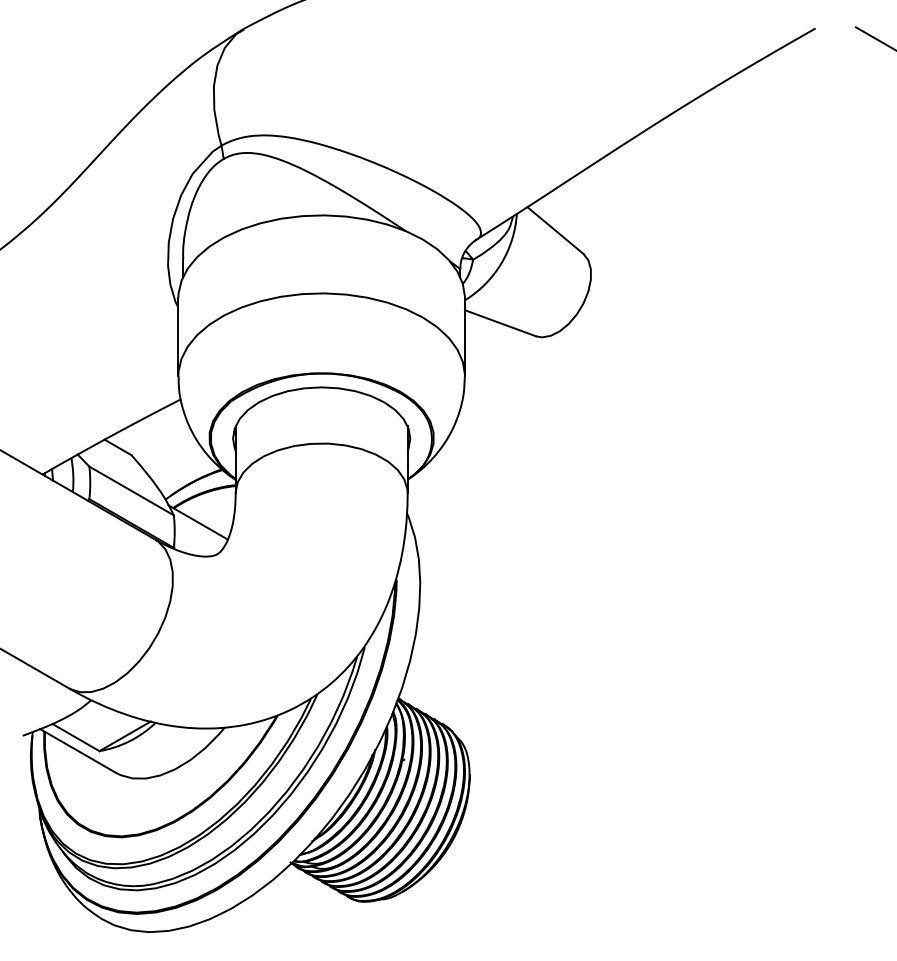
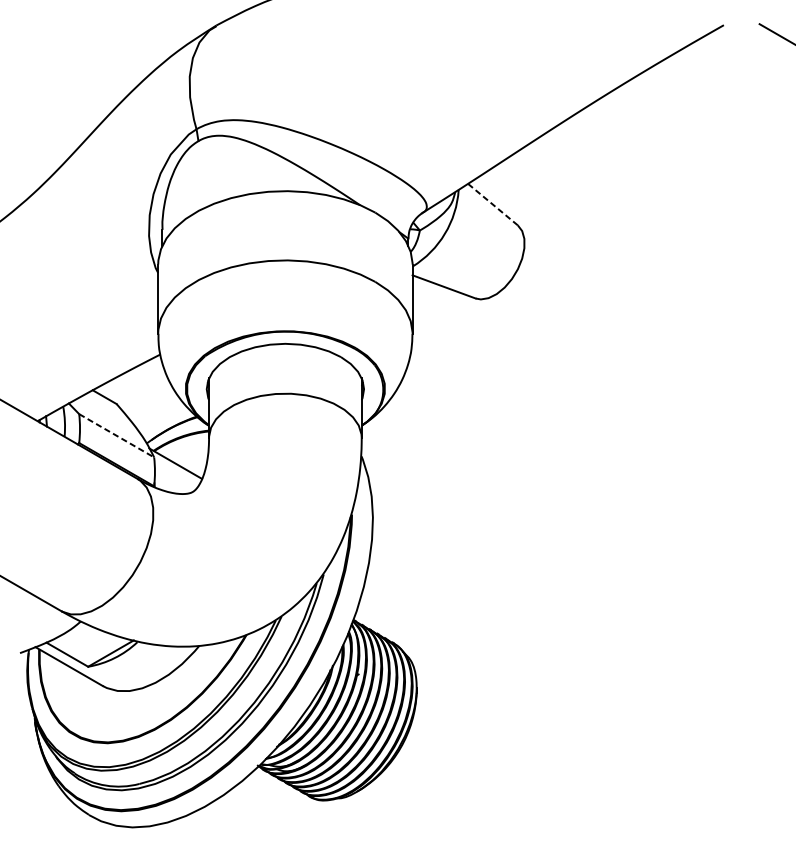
line: (555, 230) -> (492, 204), solid -> dashed
line: (131, 490) -> (116, 435), solid -> dashed

